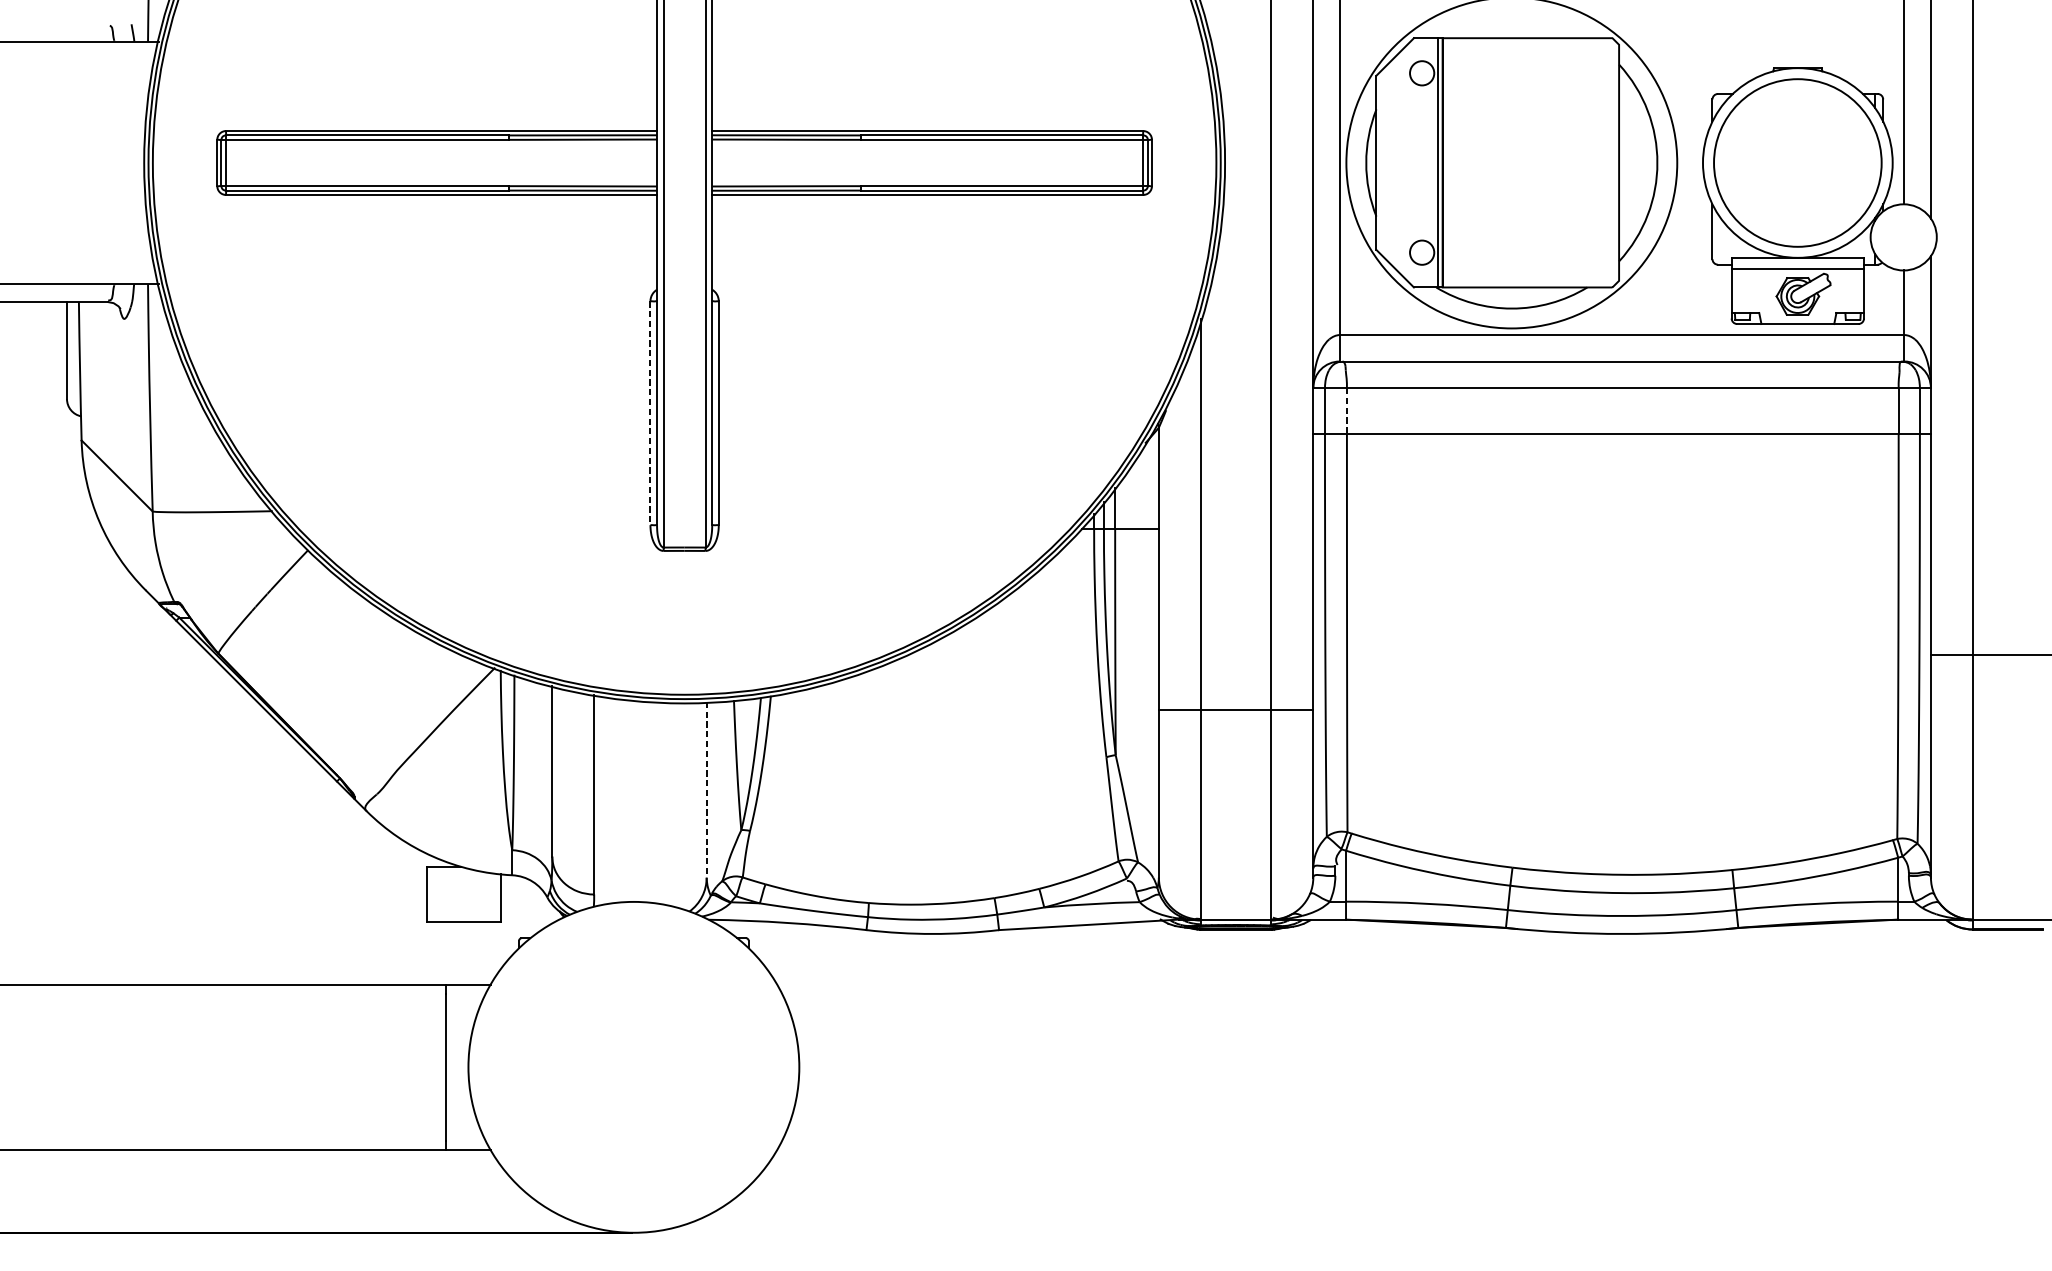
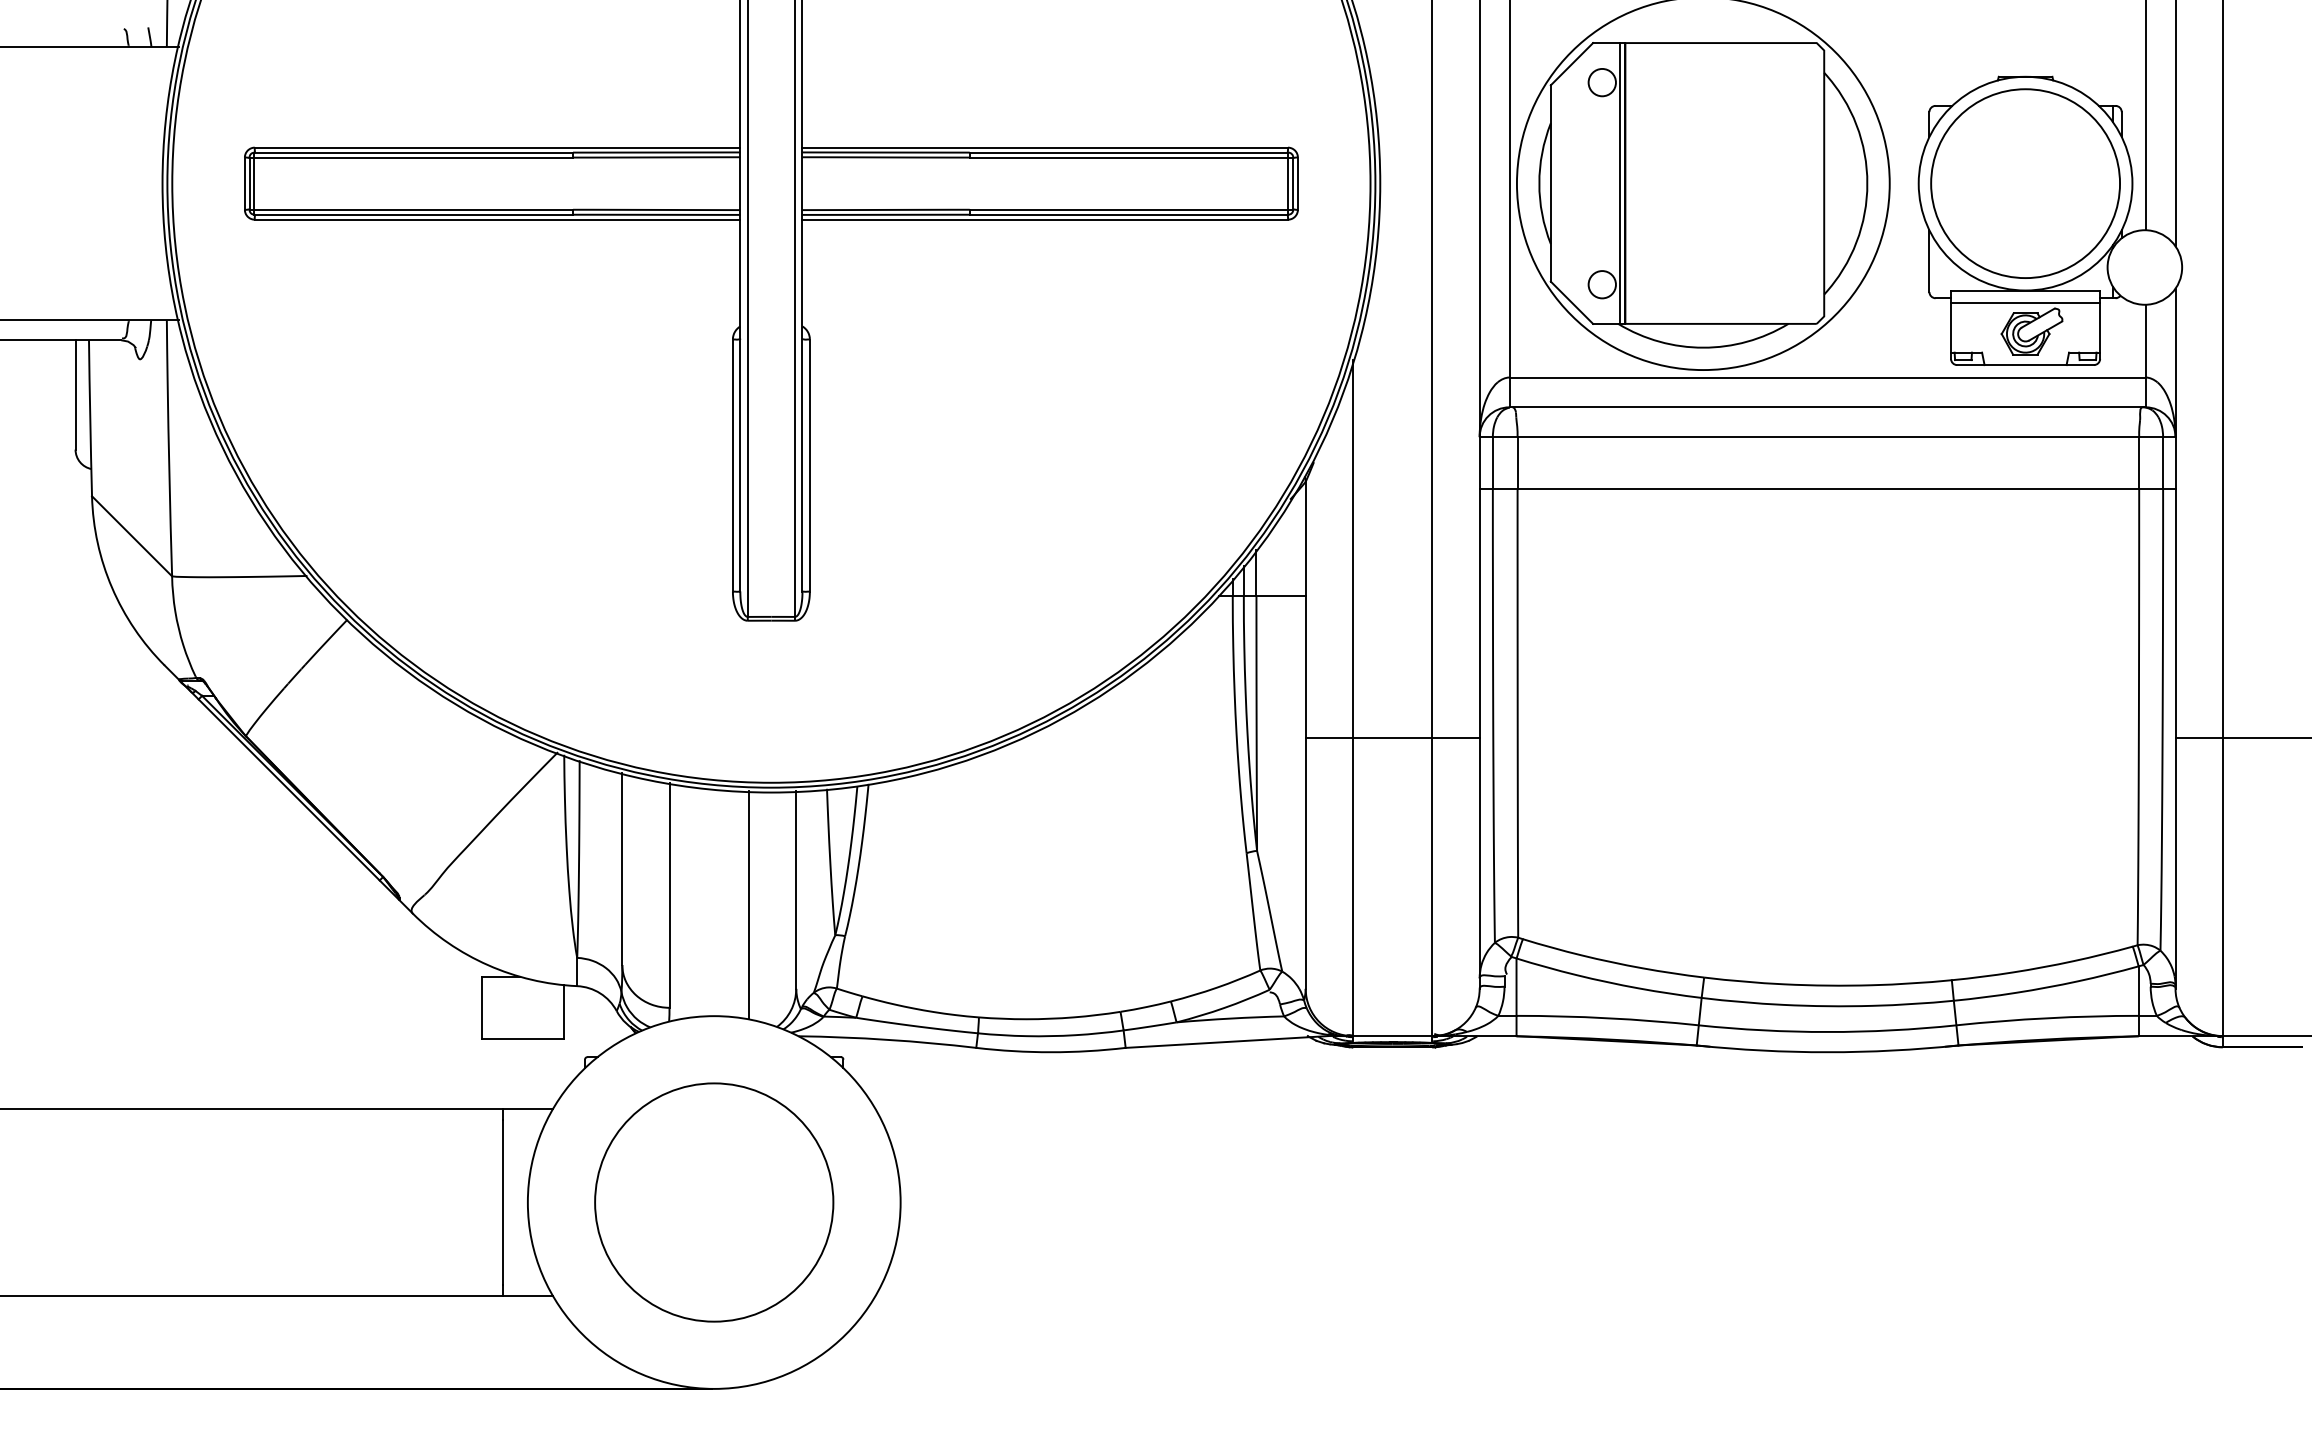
line: (1346, 411) -> (1517, 463), dashed -> solid
line: (650, 414) -> (732, 466), dashed -> solid
line: (1235, 709) -> (1392, 737), moved
line: (706, 790) -> (796, 890), dashed -> solid
line: (665, 803) -> (749, 905), added
circle: (634, 1067) -> (714, 1202), added

